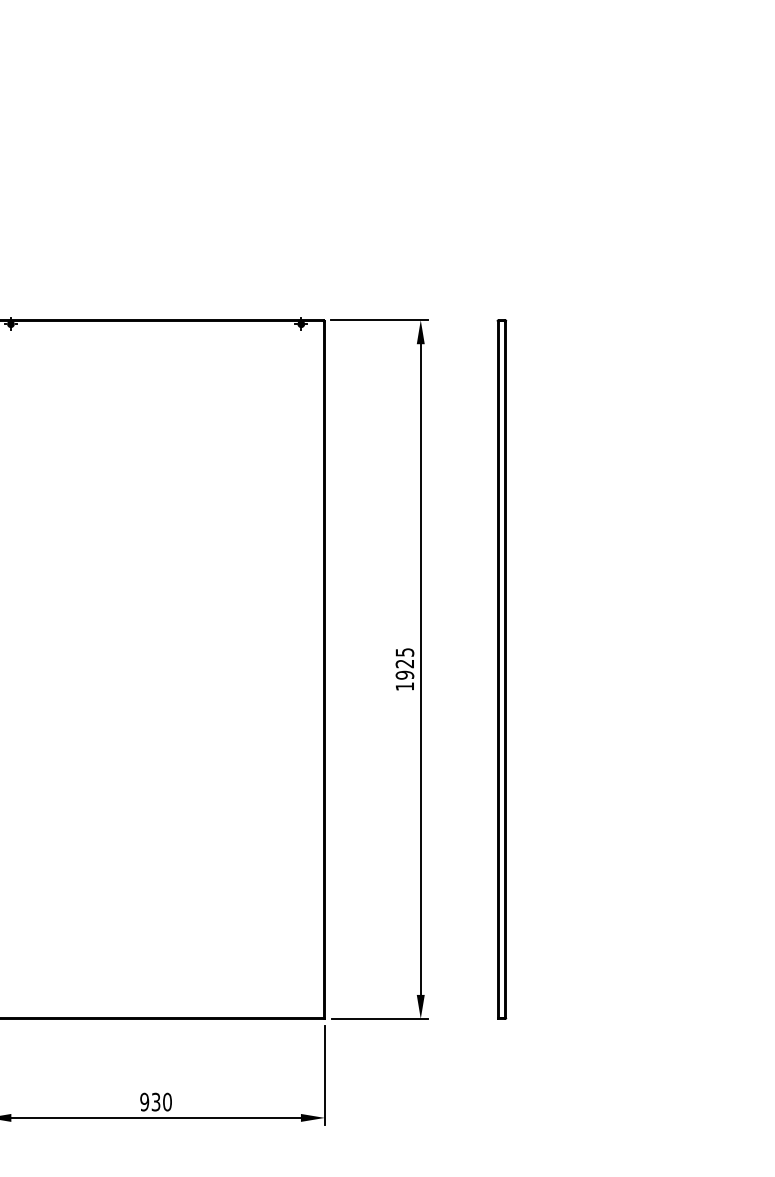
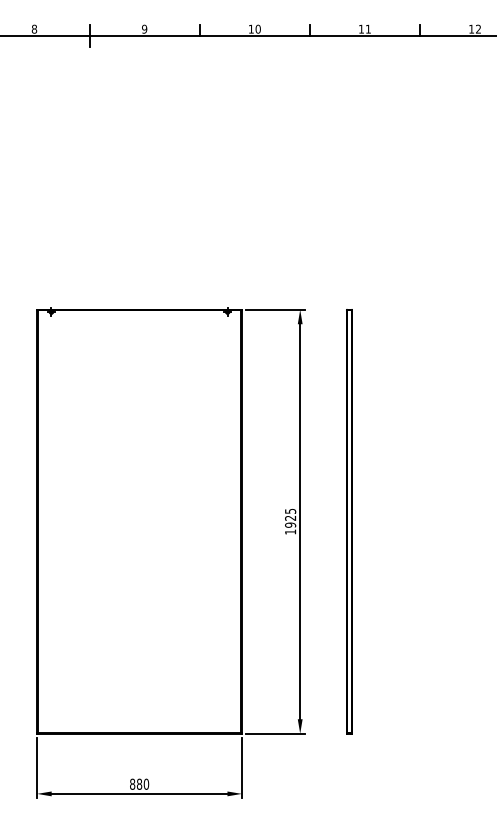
text: (151, 1100) -> (136, 783), 930 -> 880

